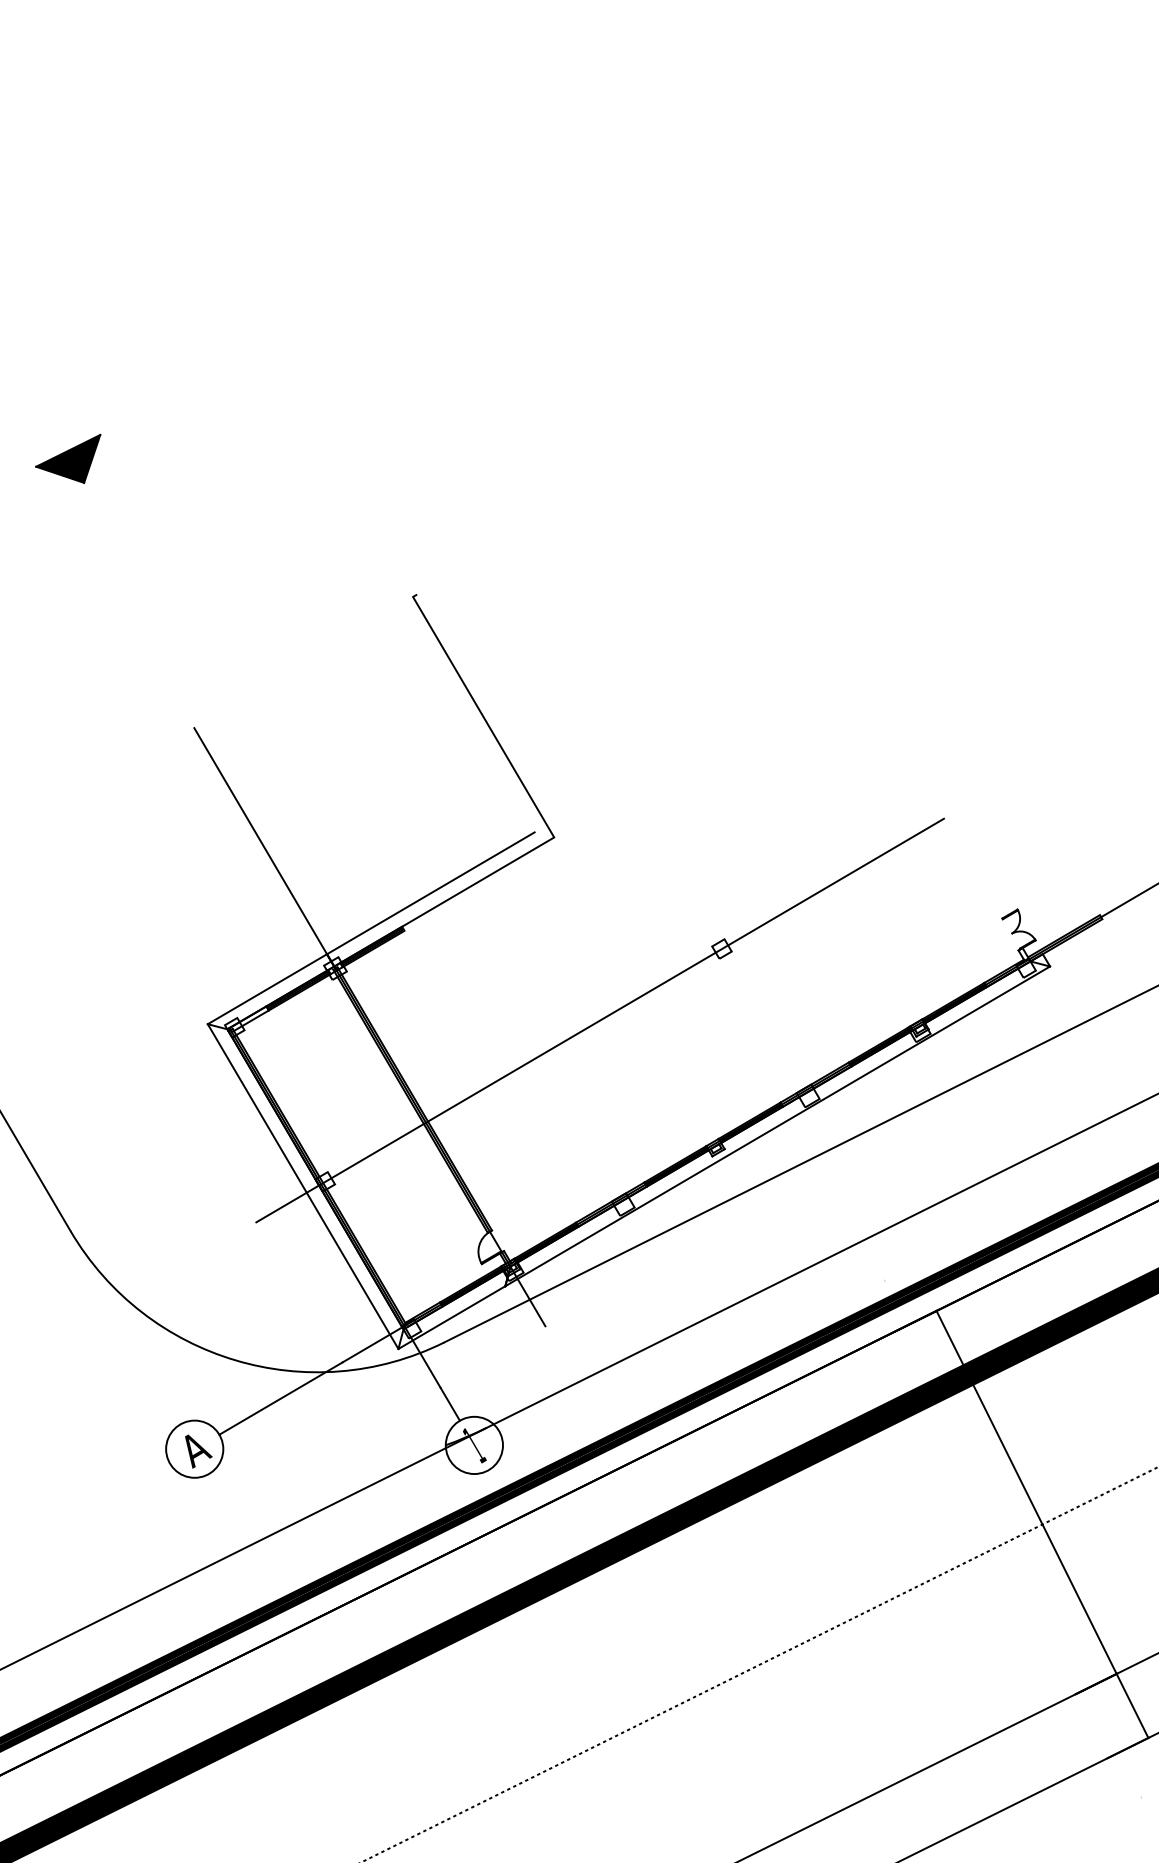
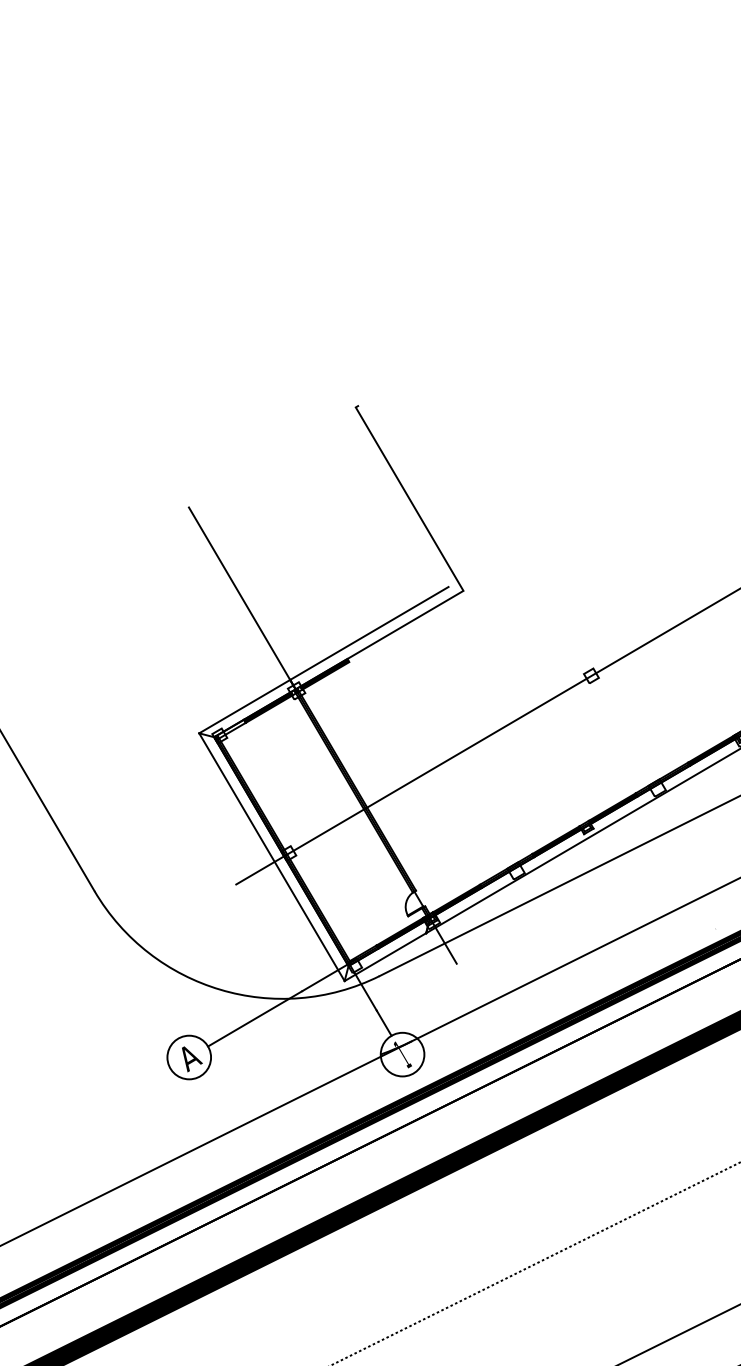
part: (68, 458) -> (92, 301), removed

